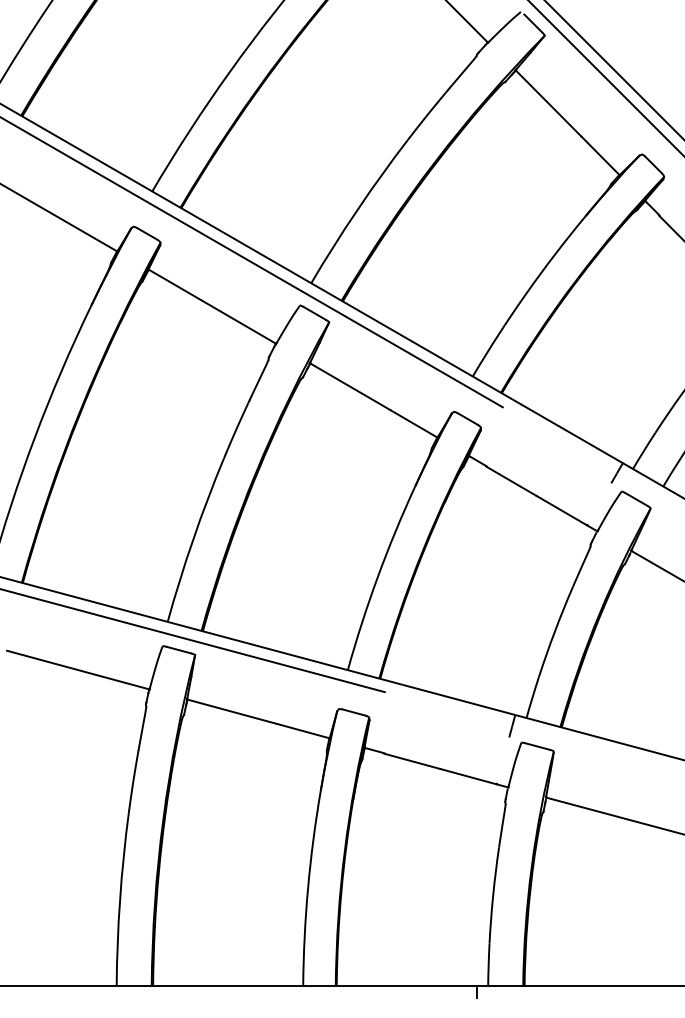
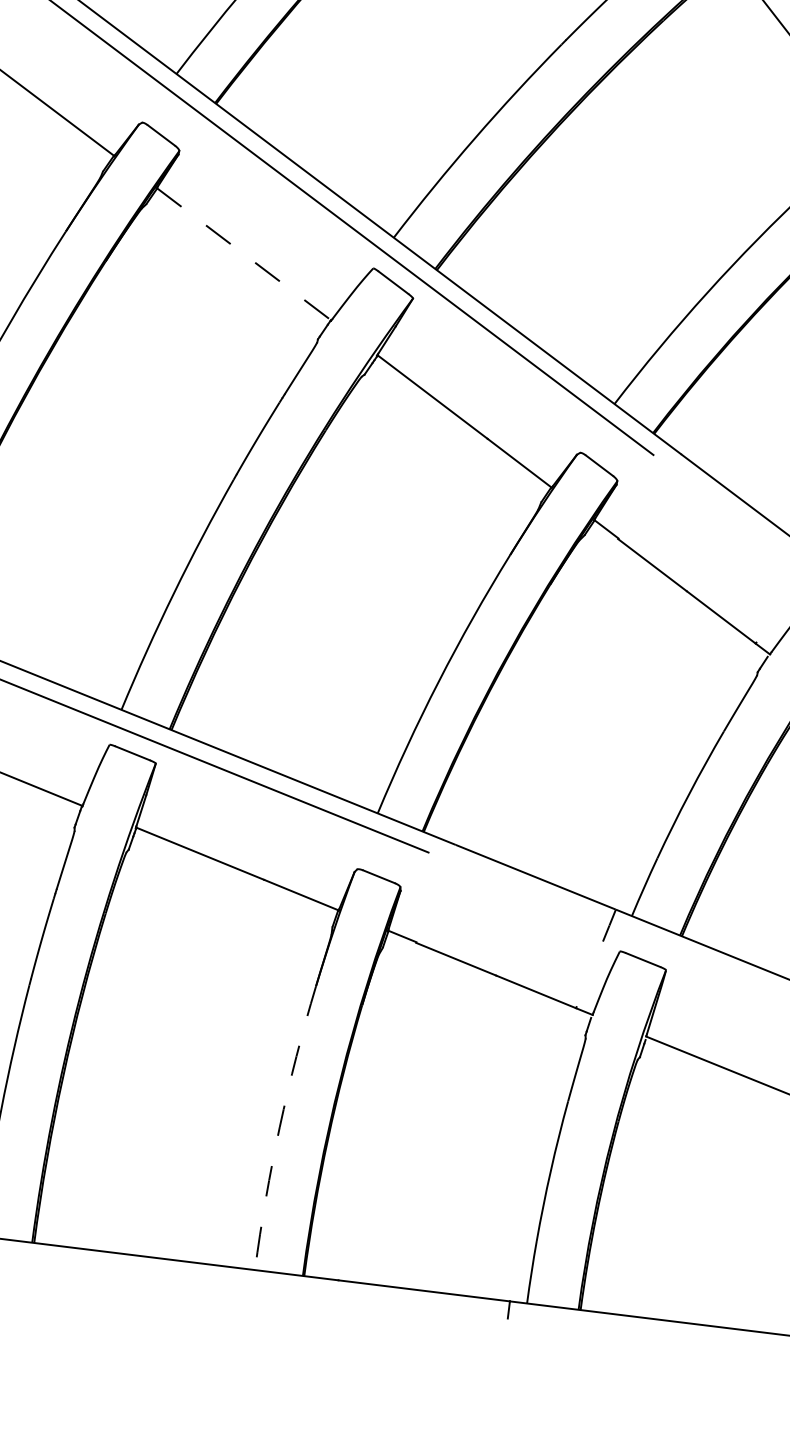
line: (212, 306) -> (244, 254), solid -> dashed
arc: (308, 888) -> (280, 1127), solid -> dashed

